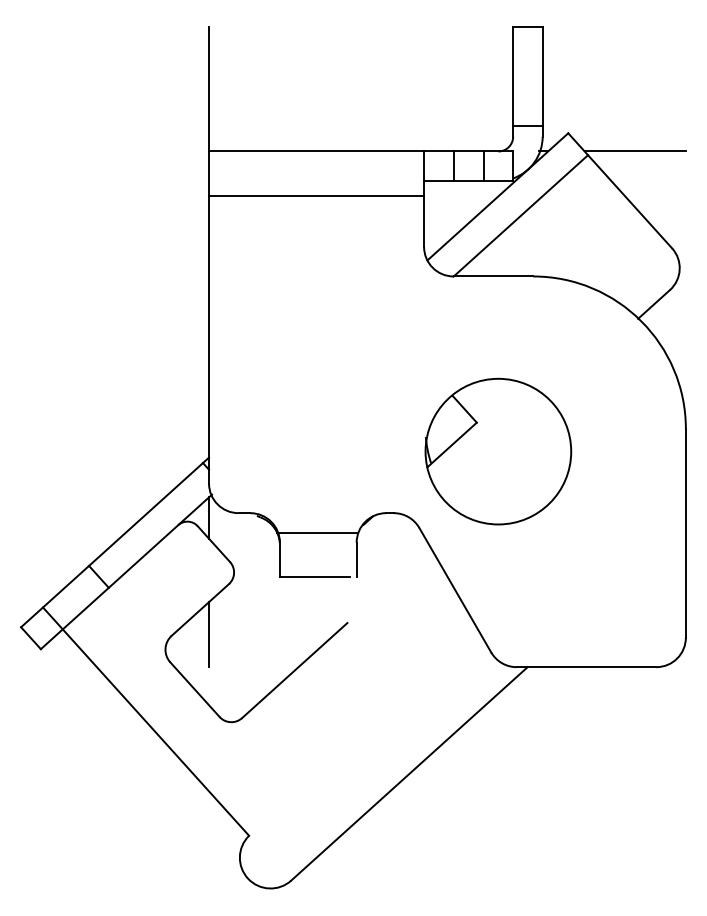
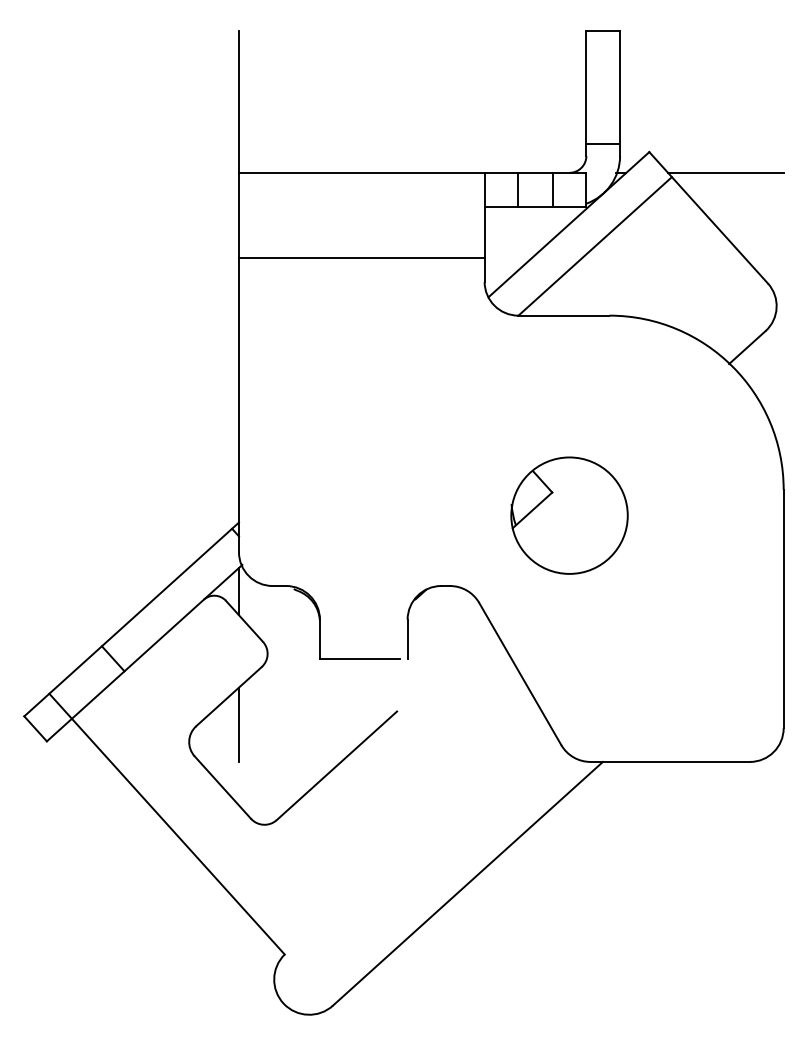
line: (316, 195) -> (361, 257), moved
part: (498, 451) -> (569, 515), size x0.7
line: (317, 532) -> (362, 608), removed

